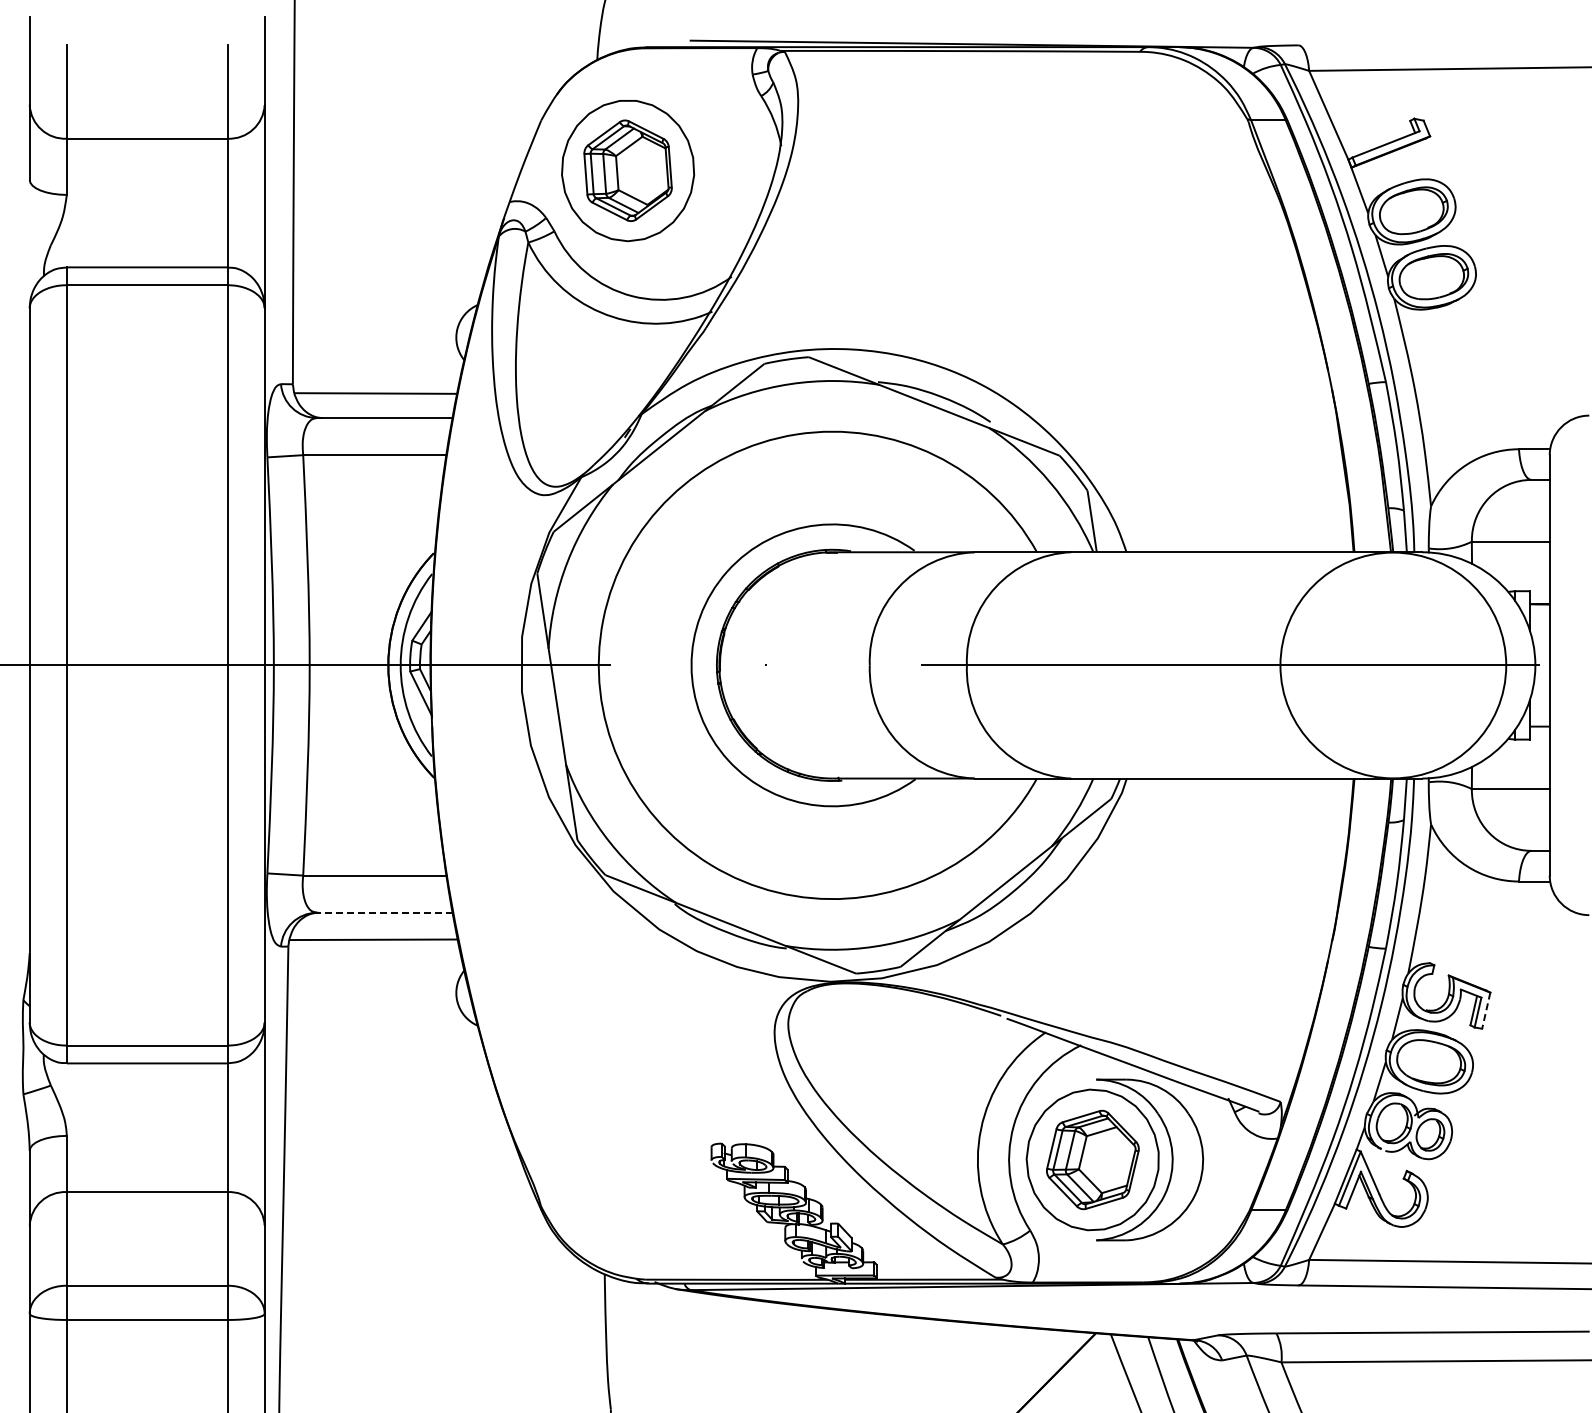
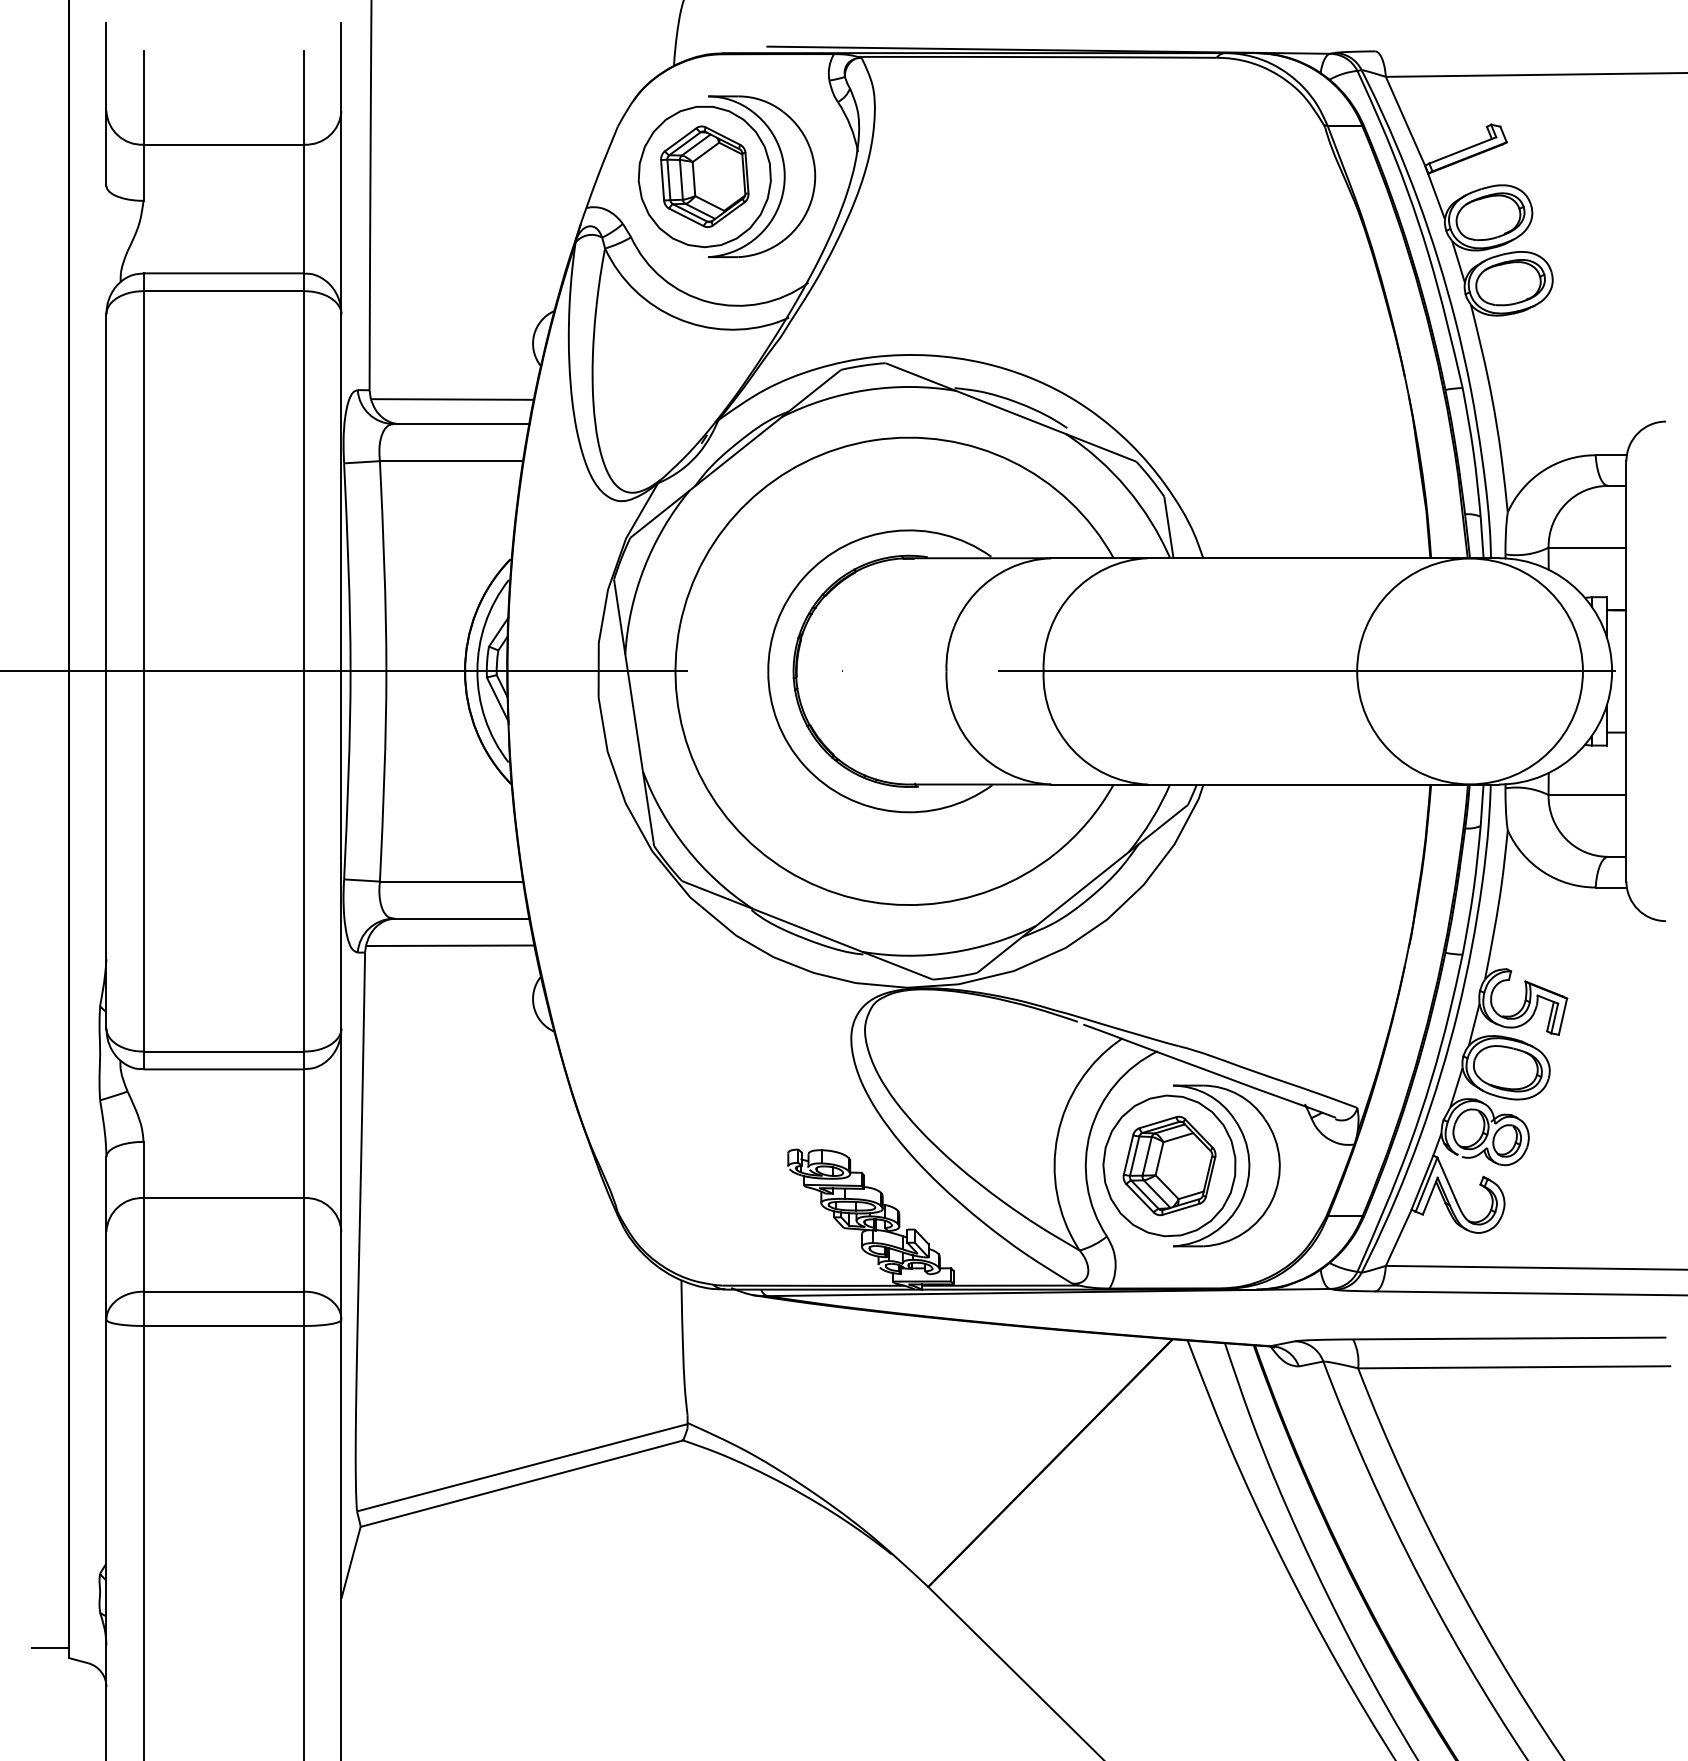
part: (706, 170) -> (783, 176), added
line: (384, 912) -> (461, 918), dashed -> solid
line: (1485, 1010) -> (1562, 1016), dashed -> solid

